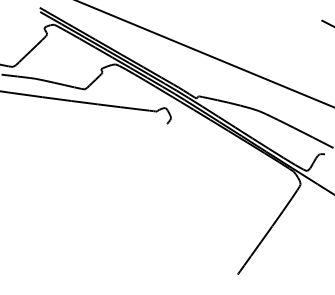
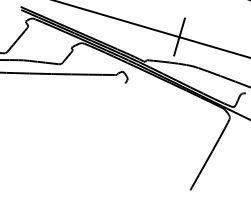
line: (245, 69) -> (179, 36), added

